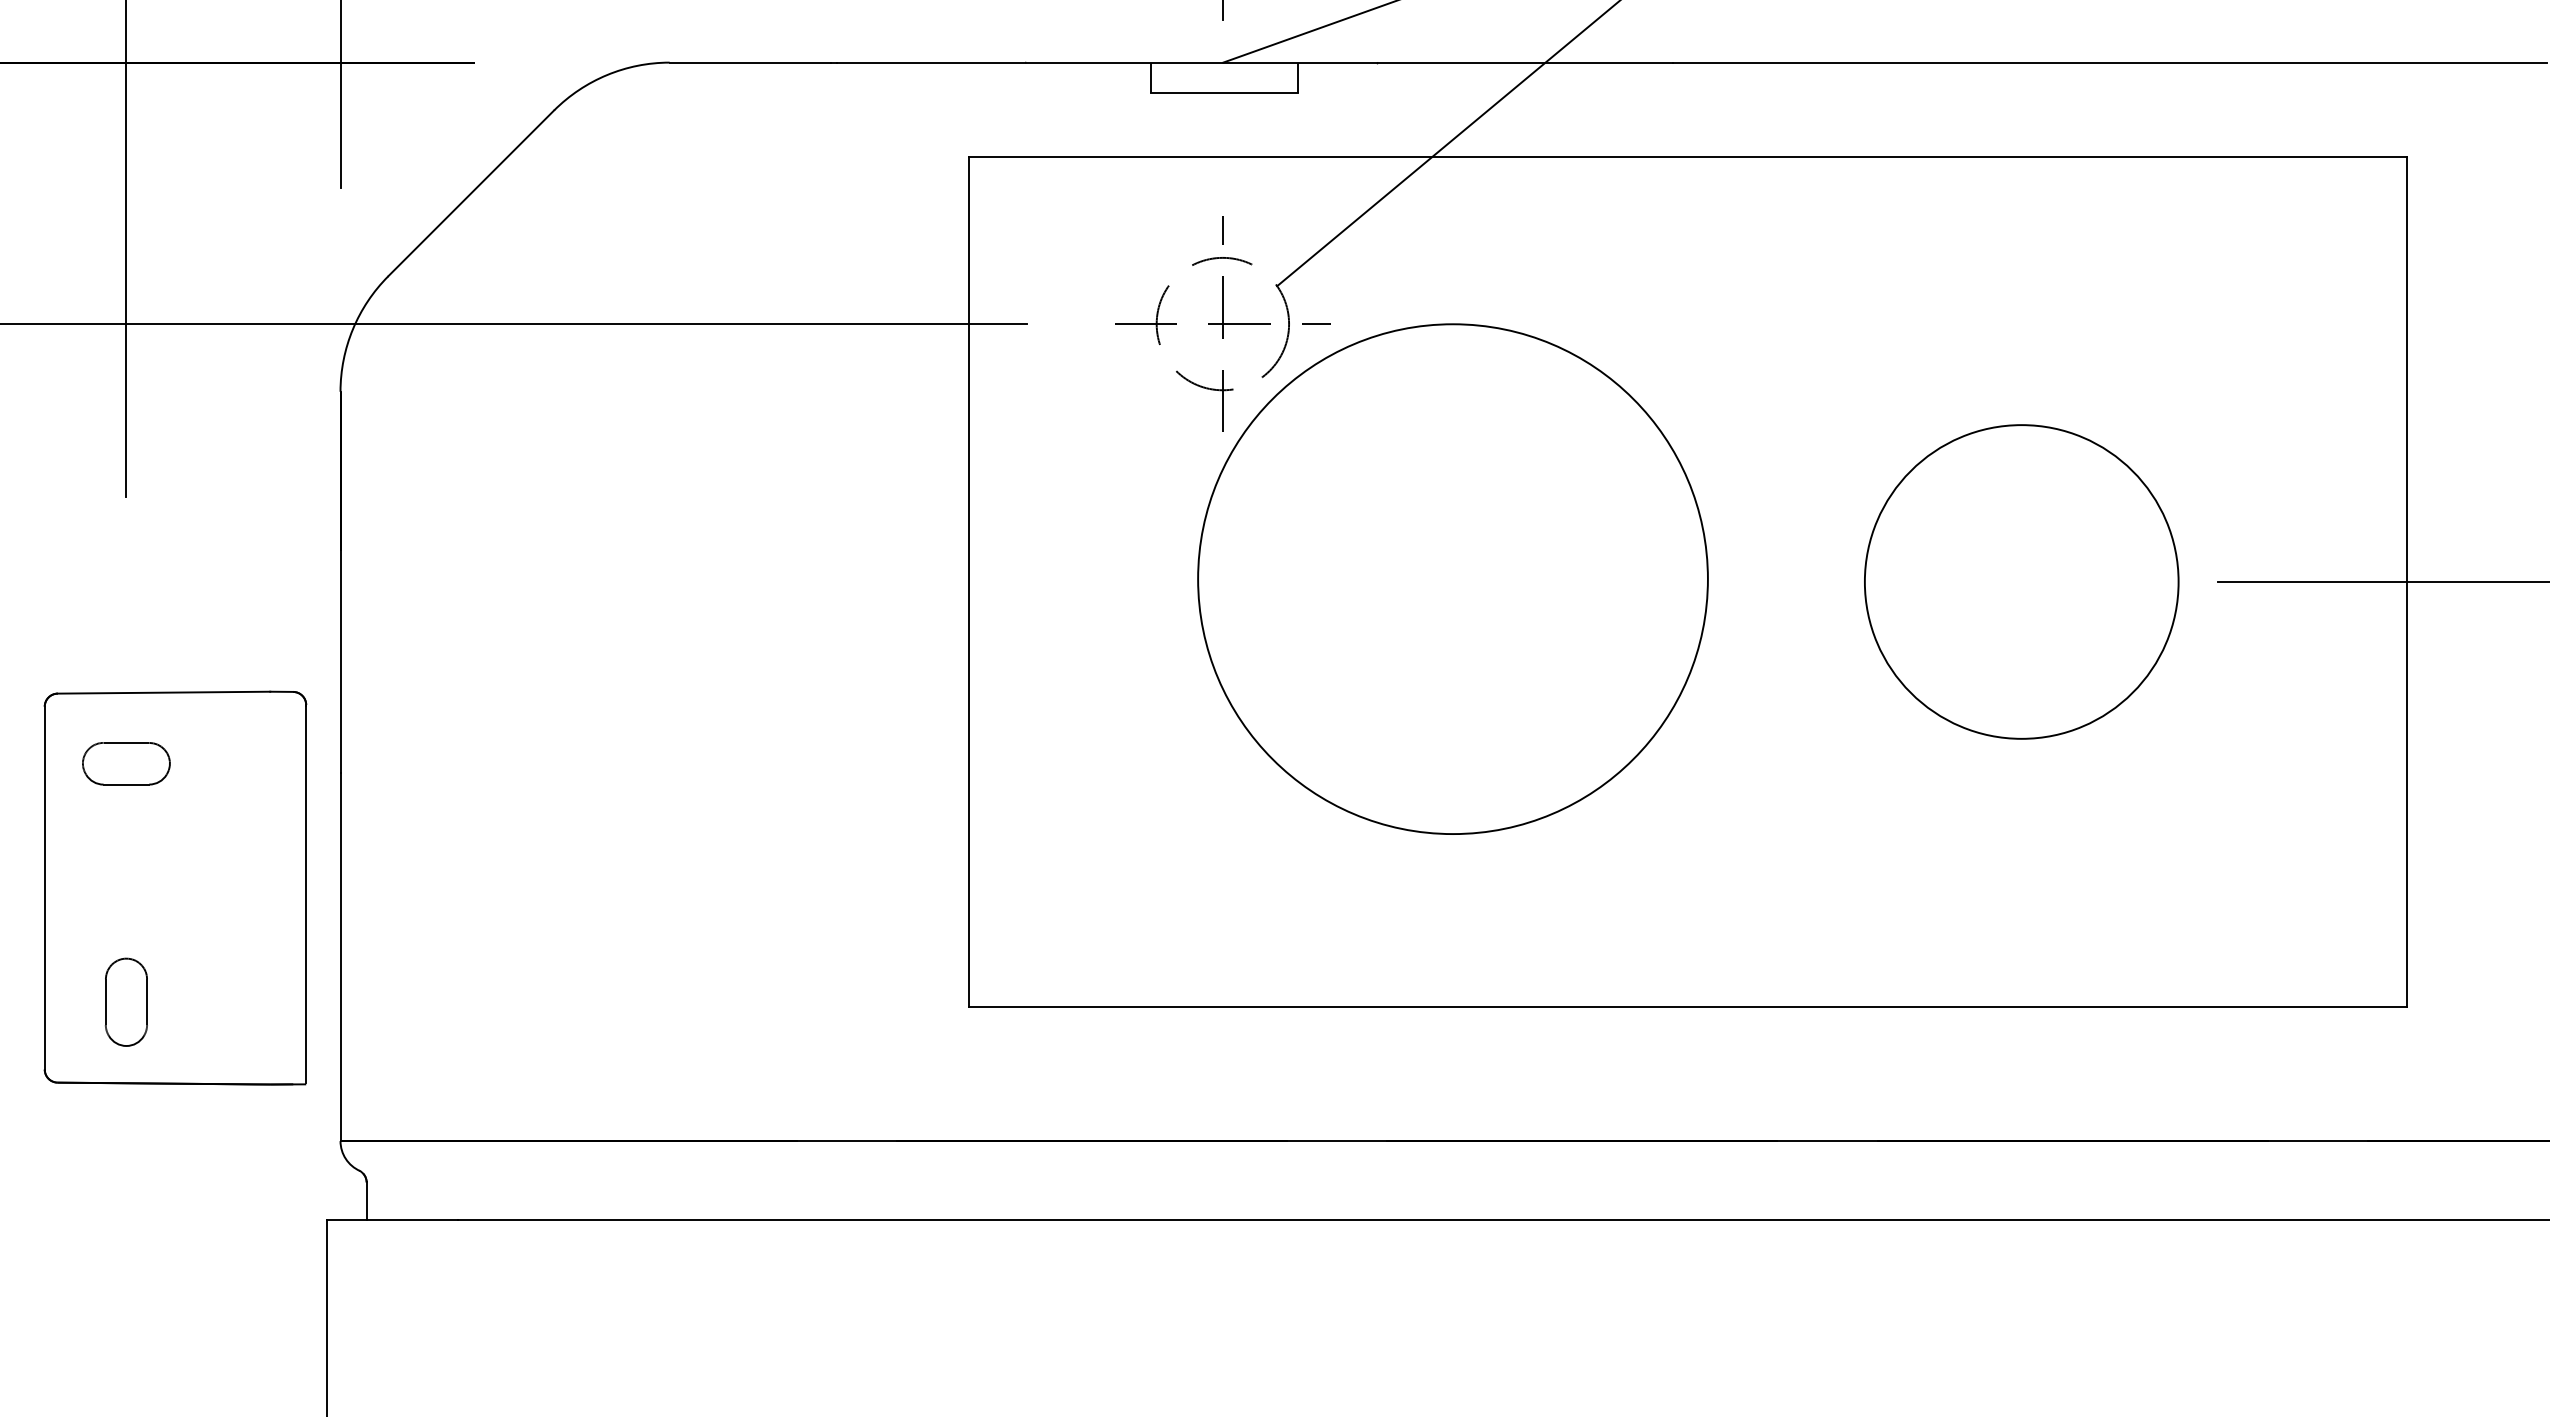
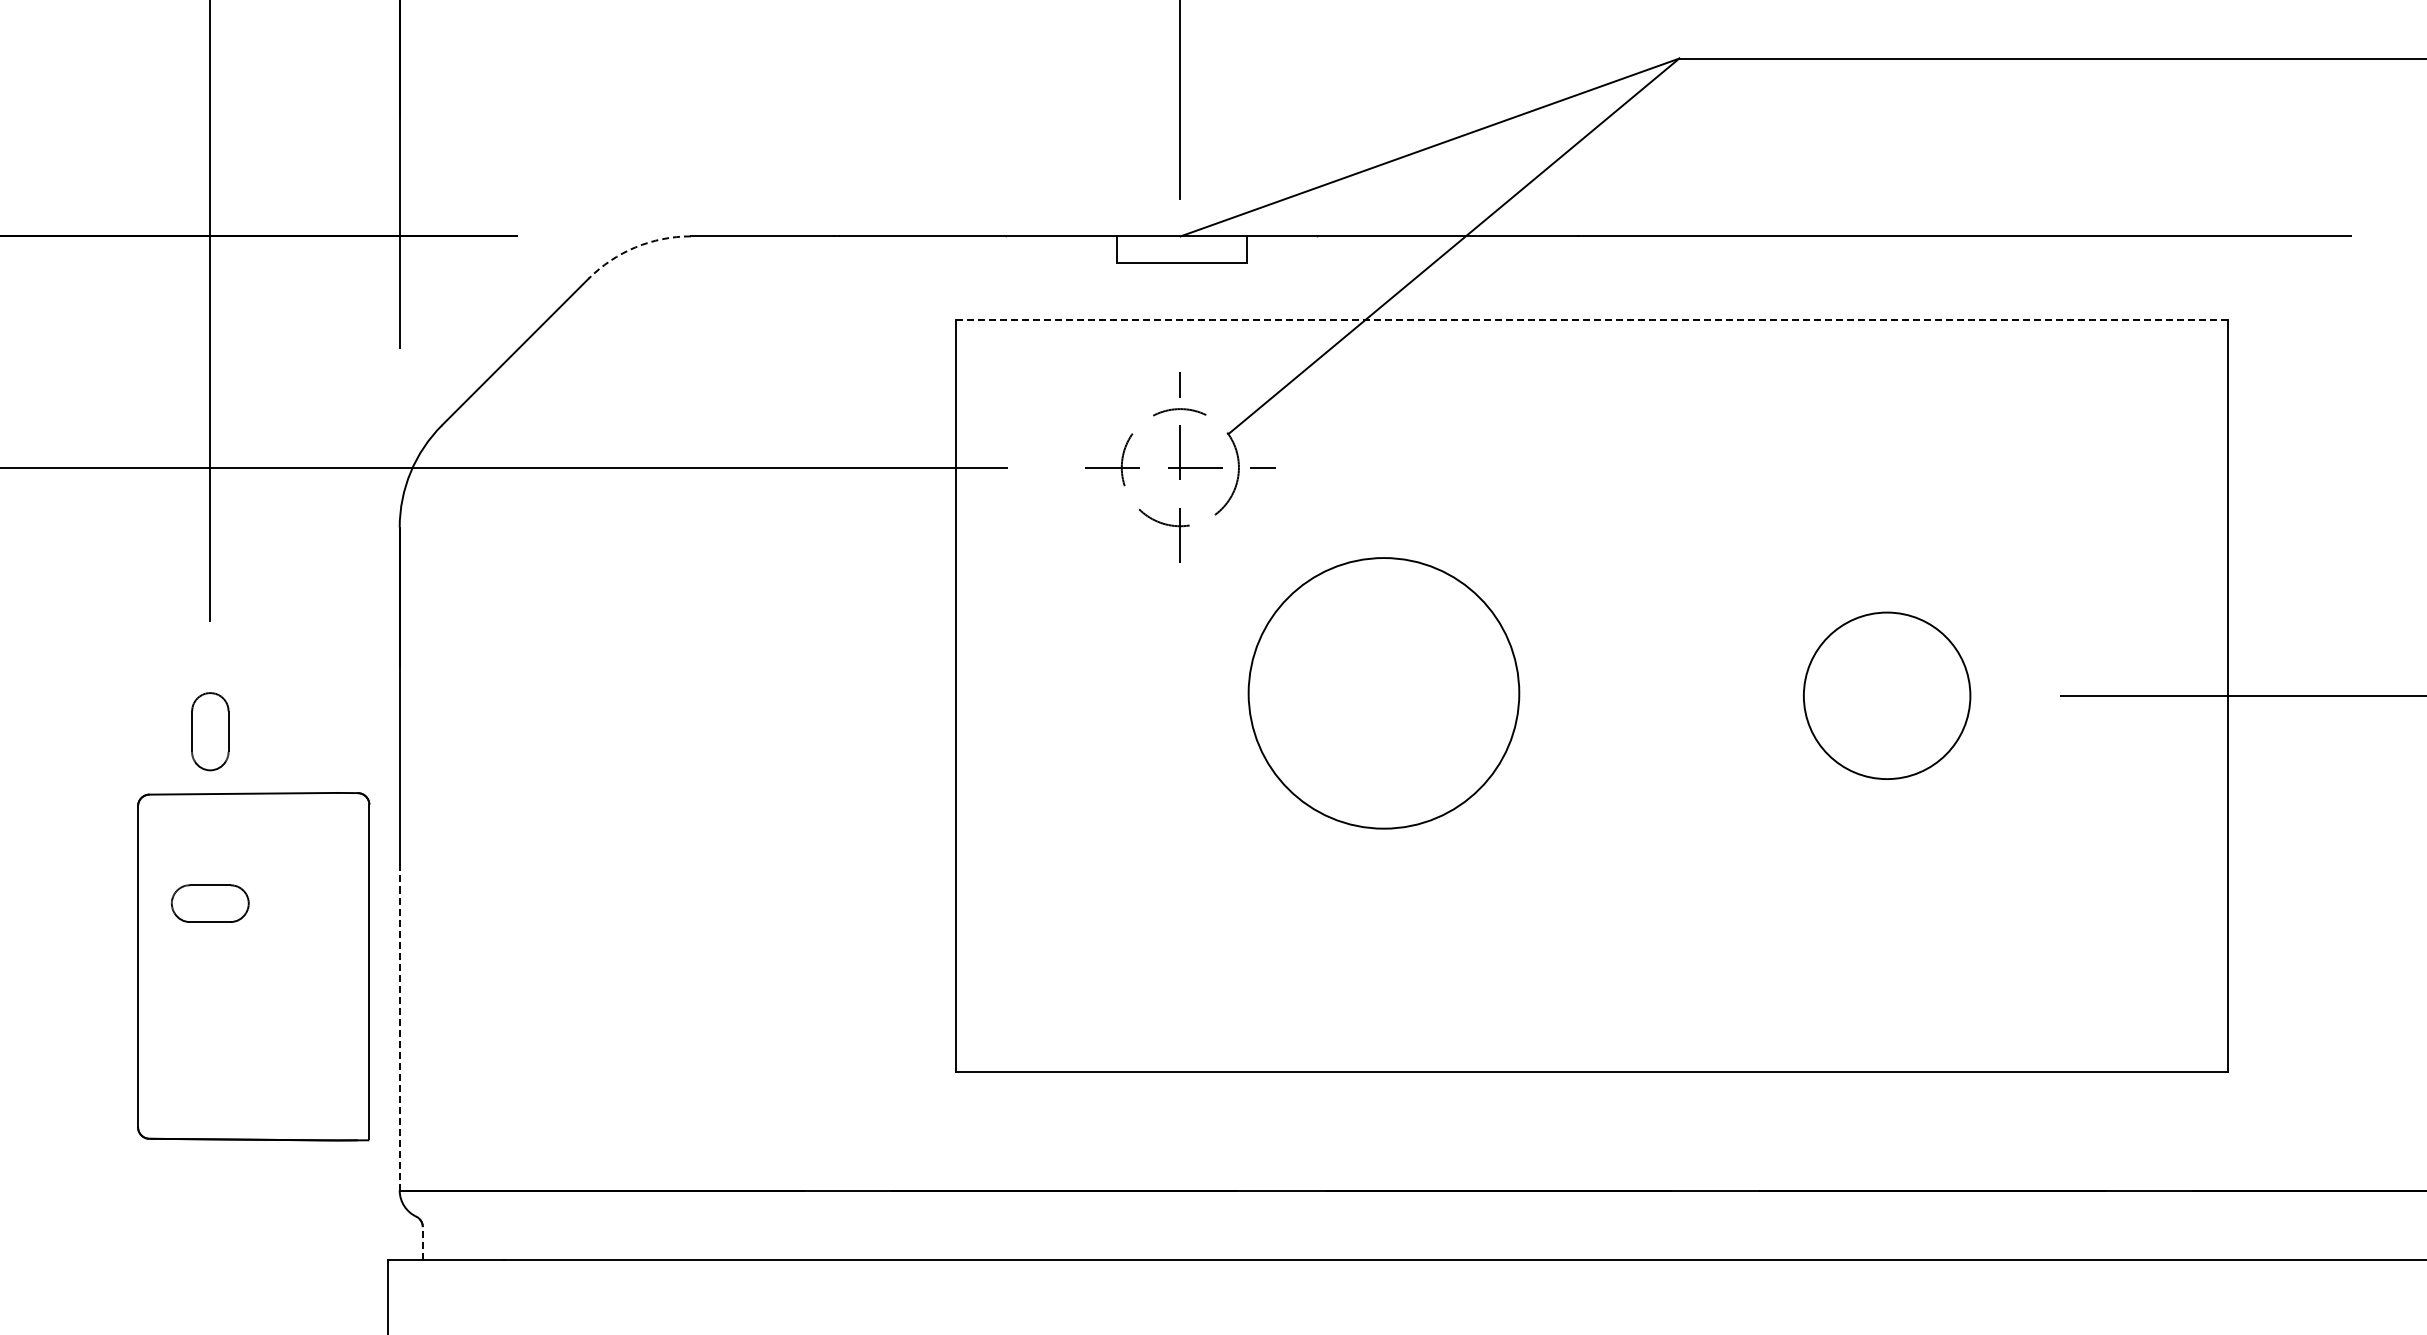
arc: (607, 75) -> (635, 247), solid -> dashed
line: (1688, 156) -> (1592, 319), solid -> dashed
circle: (1452, 578) -> (1383, 692), size x0.6
circle: (2021, 581) -> (1886, 695), size x0.6
part: (125, 763) -> (209, 903), moved
line: (340, 955) -> (399, 1026), solid -> dashed
part: (126, 1002) -> (210, 731), moved
line: (366, 1199) -> (422, 1242), solid -> dashed

